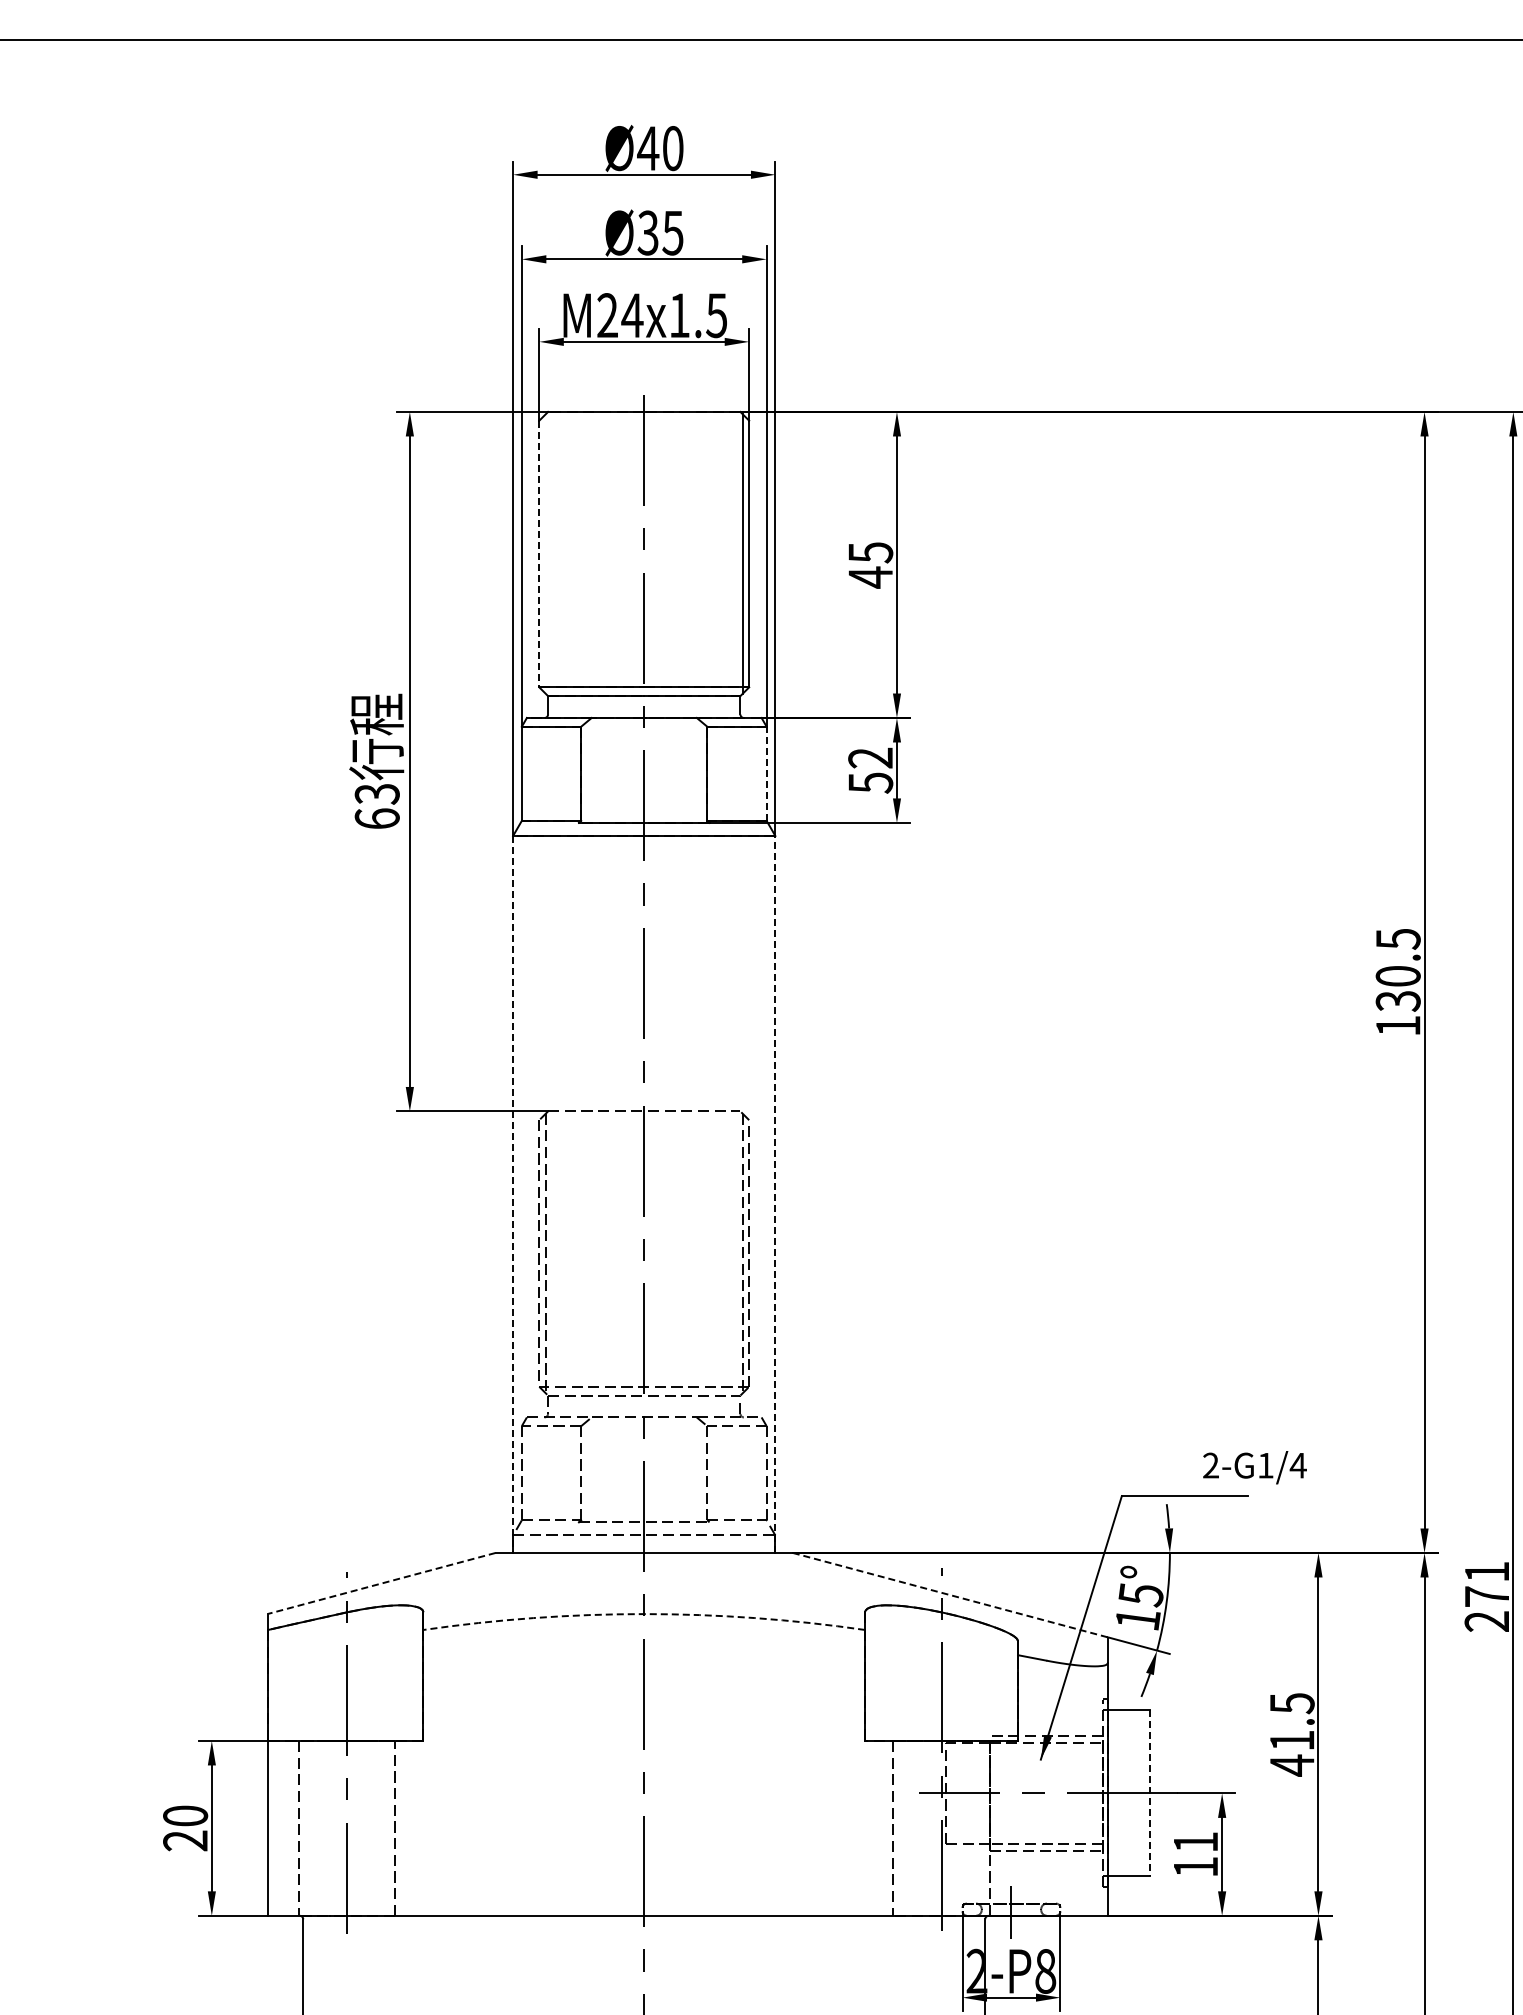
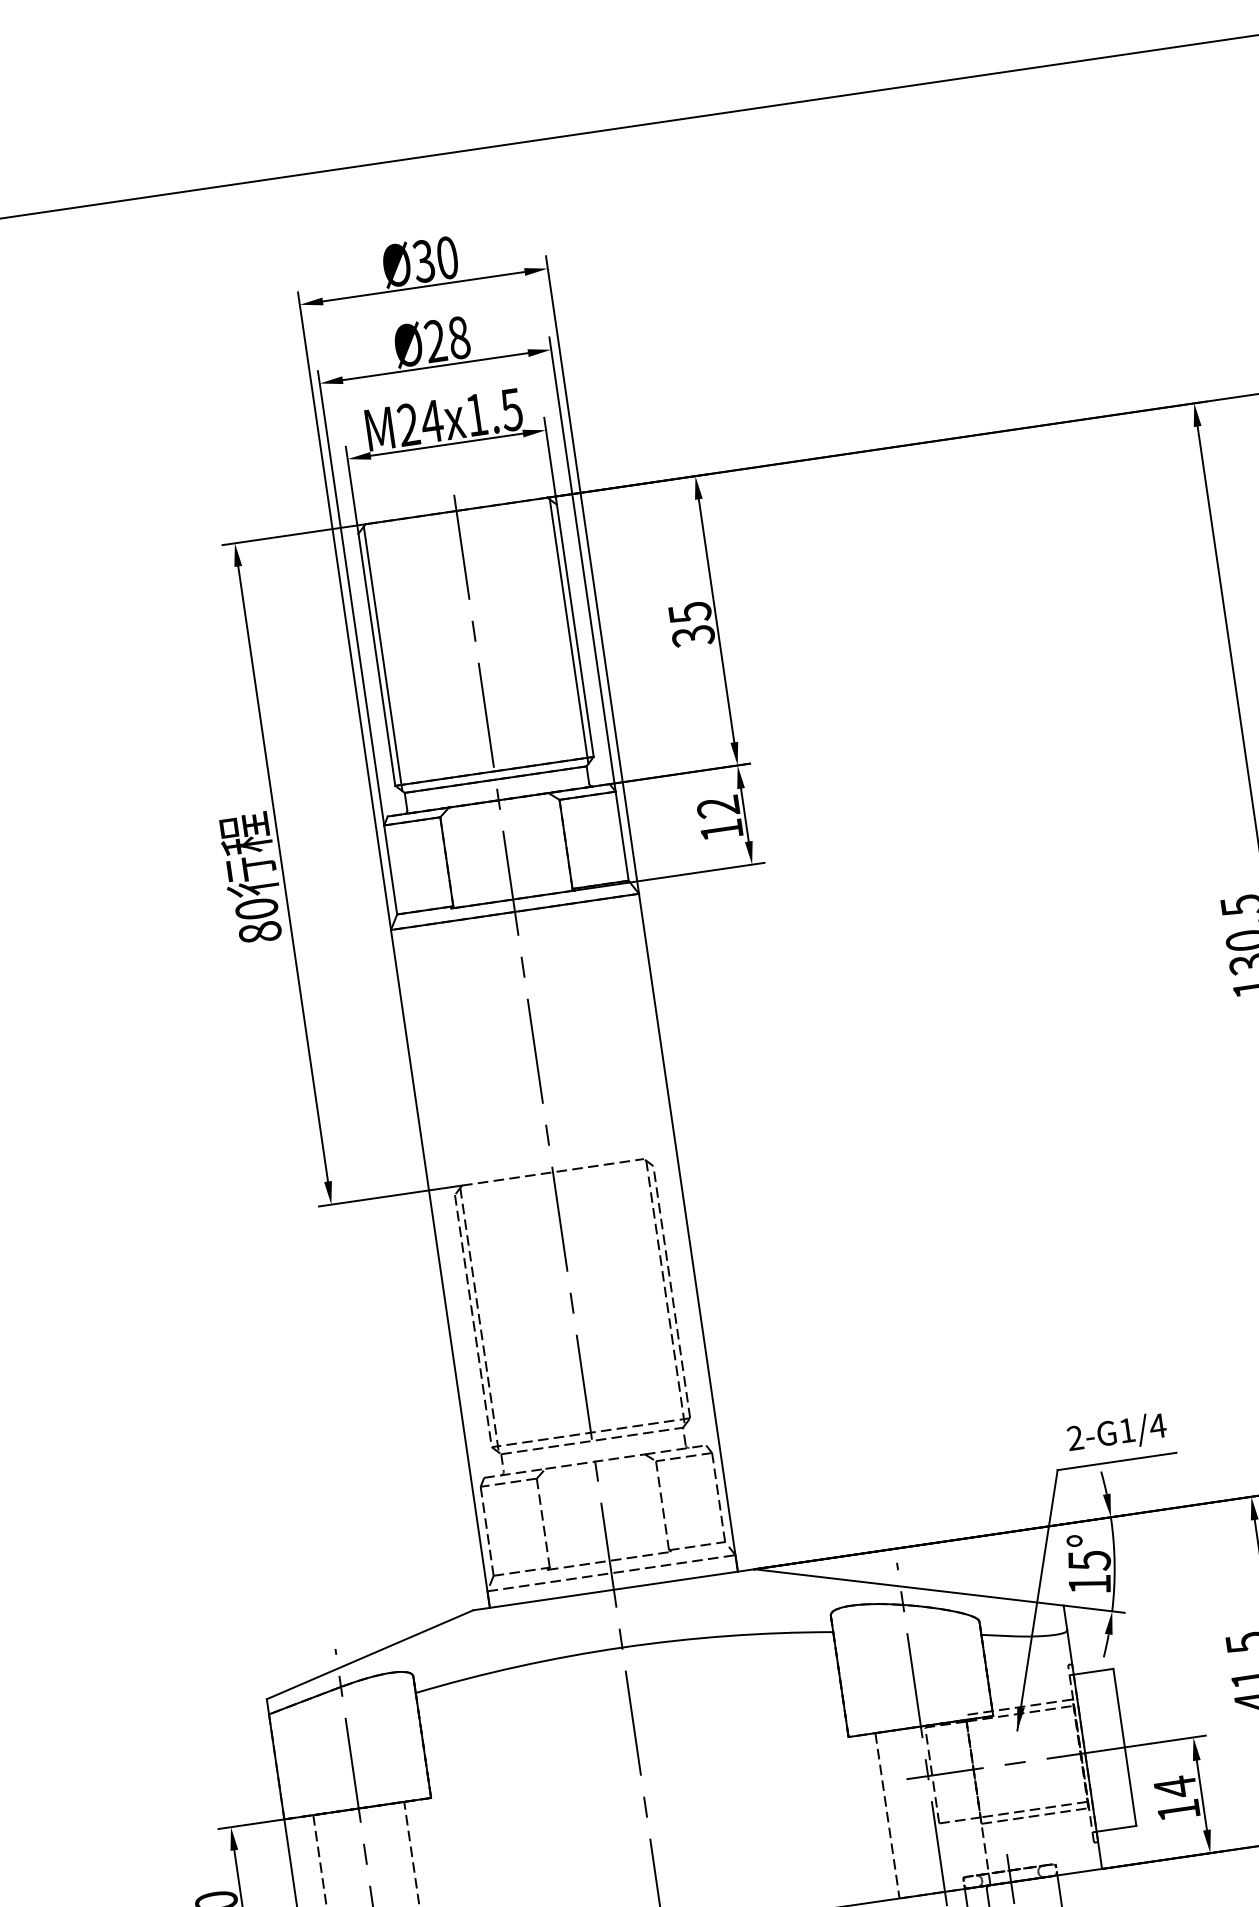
text: (648, 148) -> (424, 261), Ø40 -> Ø30
text: (660, 232) -> (447, 339), Ø35 -> Ø28
line: (545, 553) -> (382, 658), added
line: (539, 554) -> (377, 660), dashed -> solid
text: (870, 577) -> (693, 636), 45 -> 35
line: (766, 773) -> (621, 835), dashed -> solid
text: (870, 782) -> (721, 830), 52 -> 12
text: (376, 806) -> (257, 920), 63 -> 80
line: (775, 1193) -> (688, 1231), dashed -> solid
line: (513, 1194) -> (440, 1268), dashed -> solid
text: (1254, 1467) -> (1116, 1433), moved
line: (381, 1583) -> (369, 1654), dashed -> solid
line: (950, 1595) -> (909, 1587), dashed -> solid
arc: (644, 1614) -> (622, 1647), dashed -> solid
line: (1149, 1793) -> (1124, 1747), dashed -> solid
text: (1195, 1842) -> (1175, 1787), 11 -> 14

